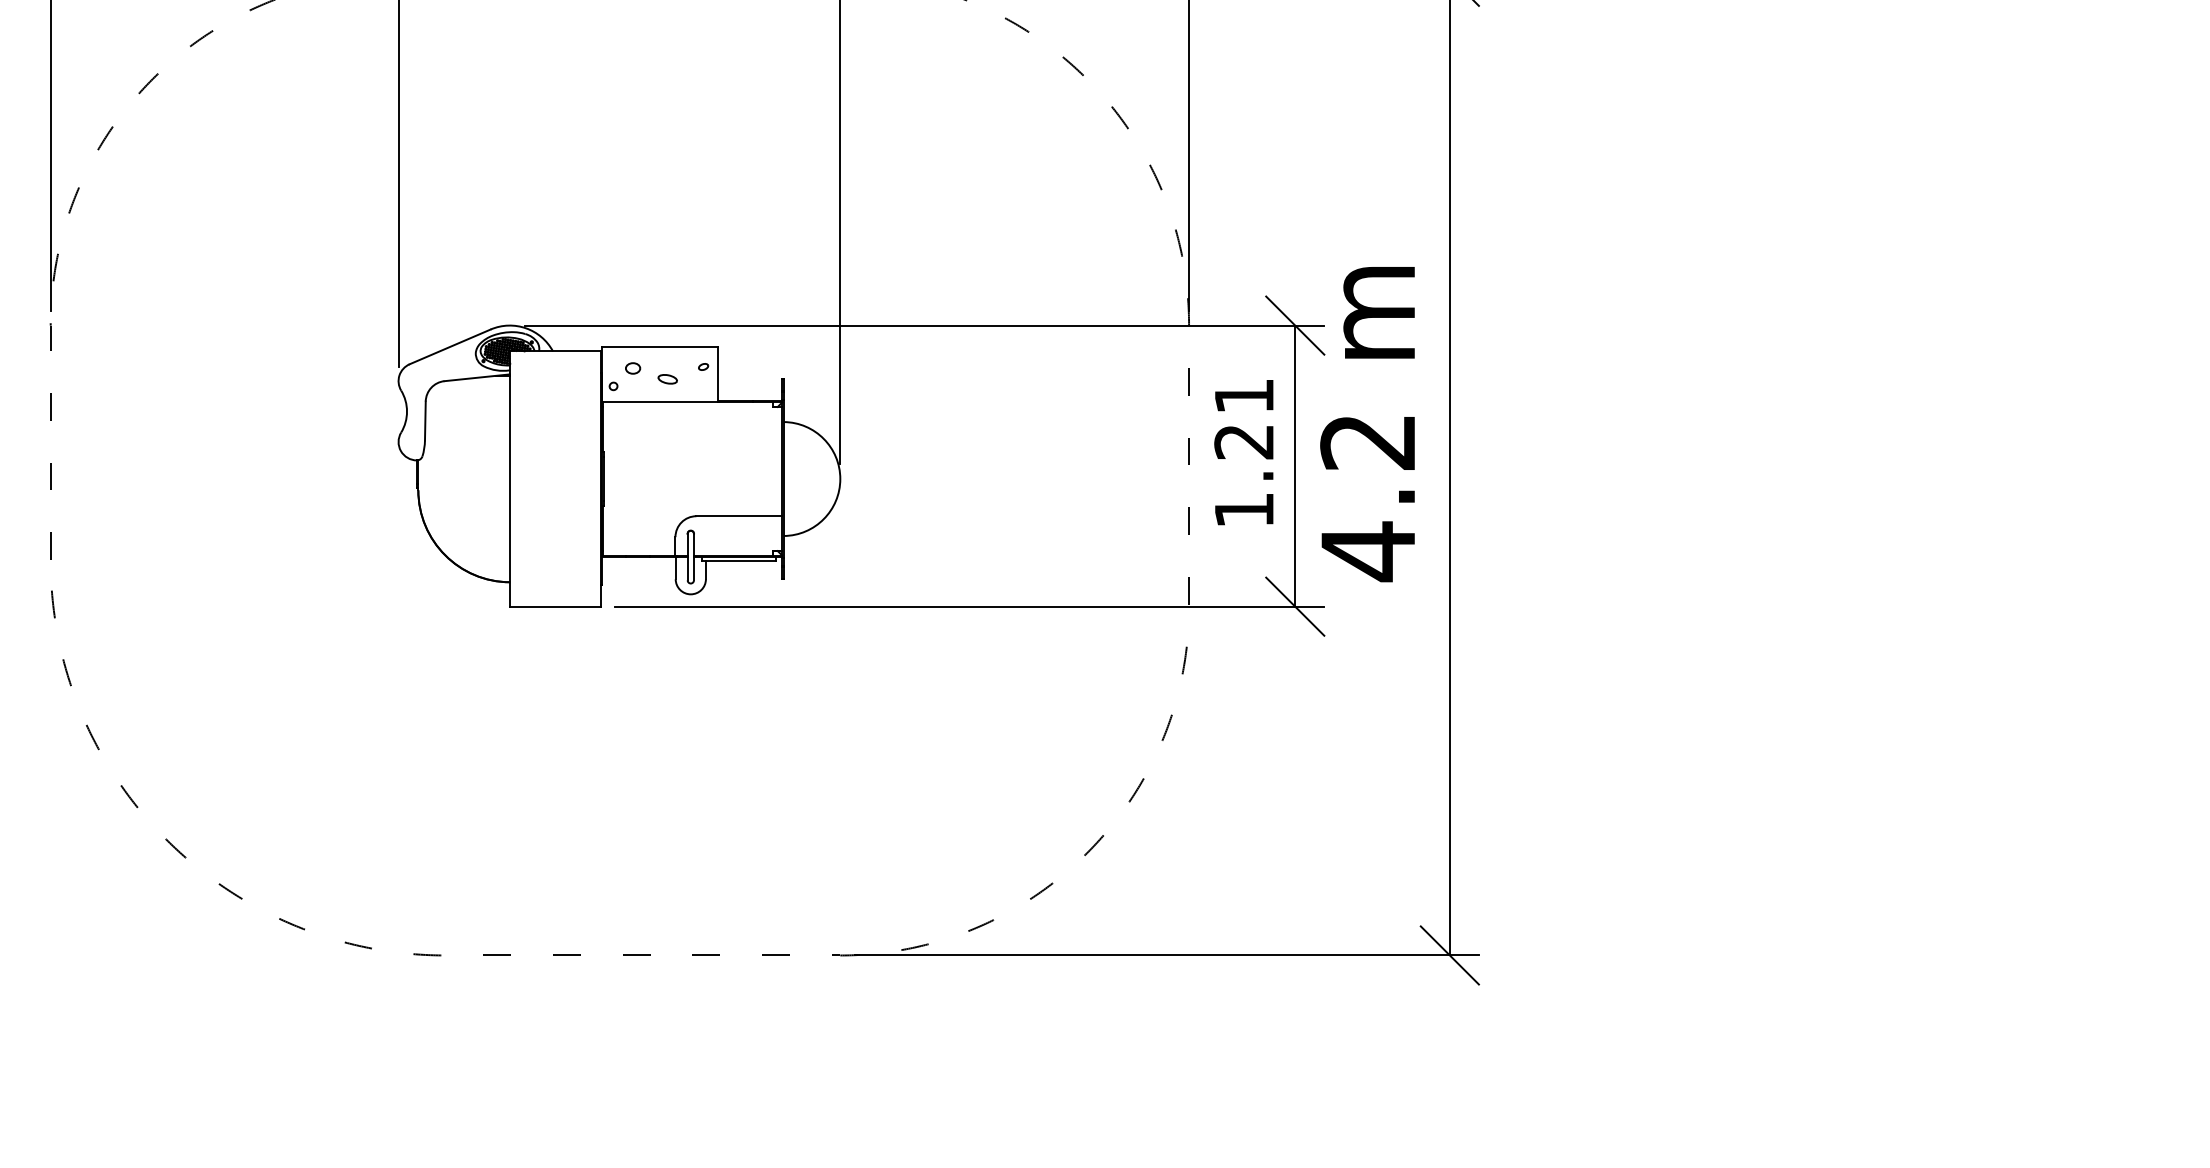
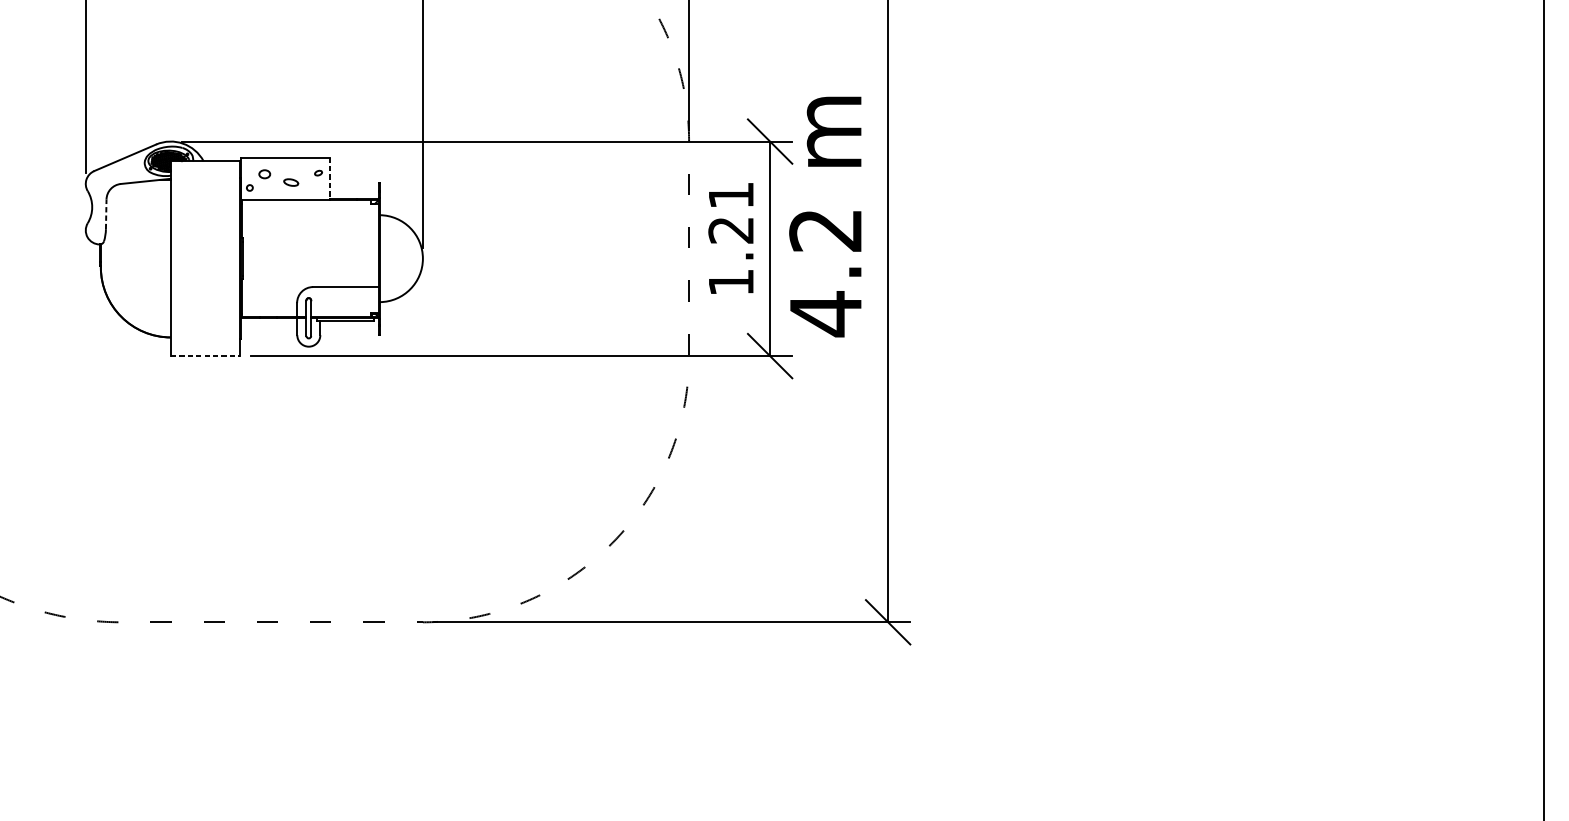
line: (718, 374) -> (329, 178), solid -> dashed
line: (425, 420) -> (106, 214), solid -> dashed
line: (556, 606) -> (206, 355), solid -> dashed

